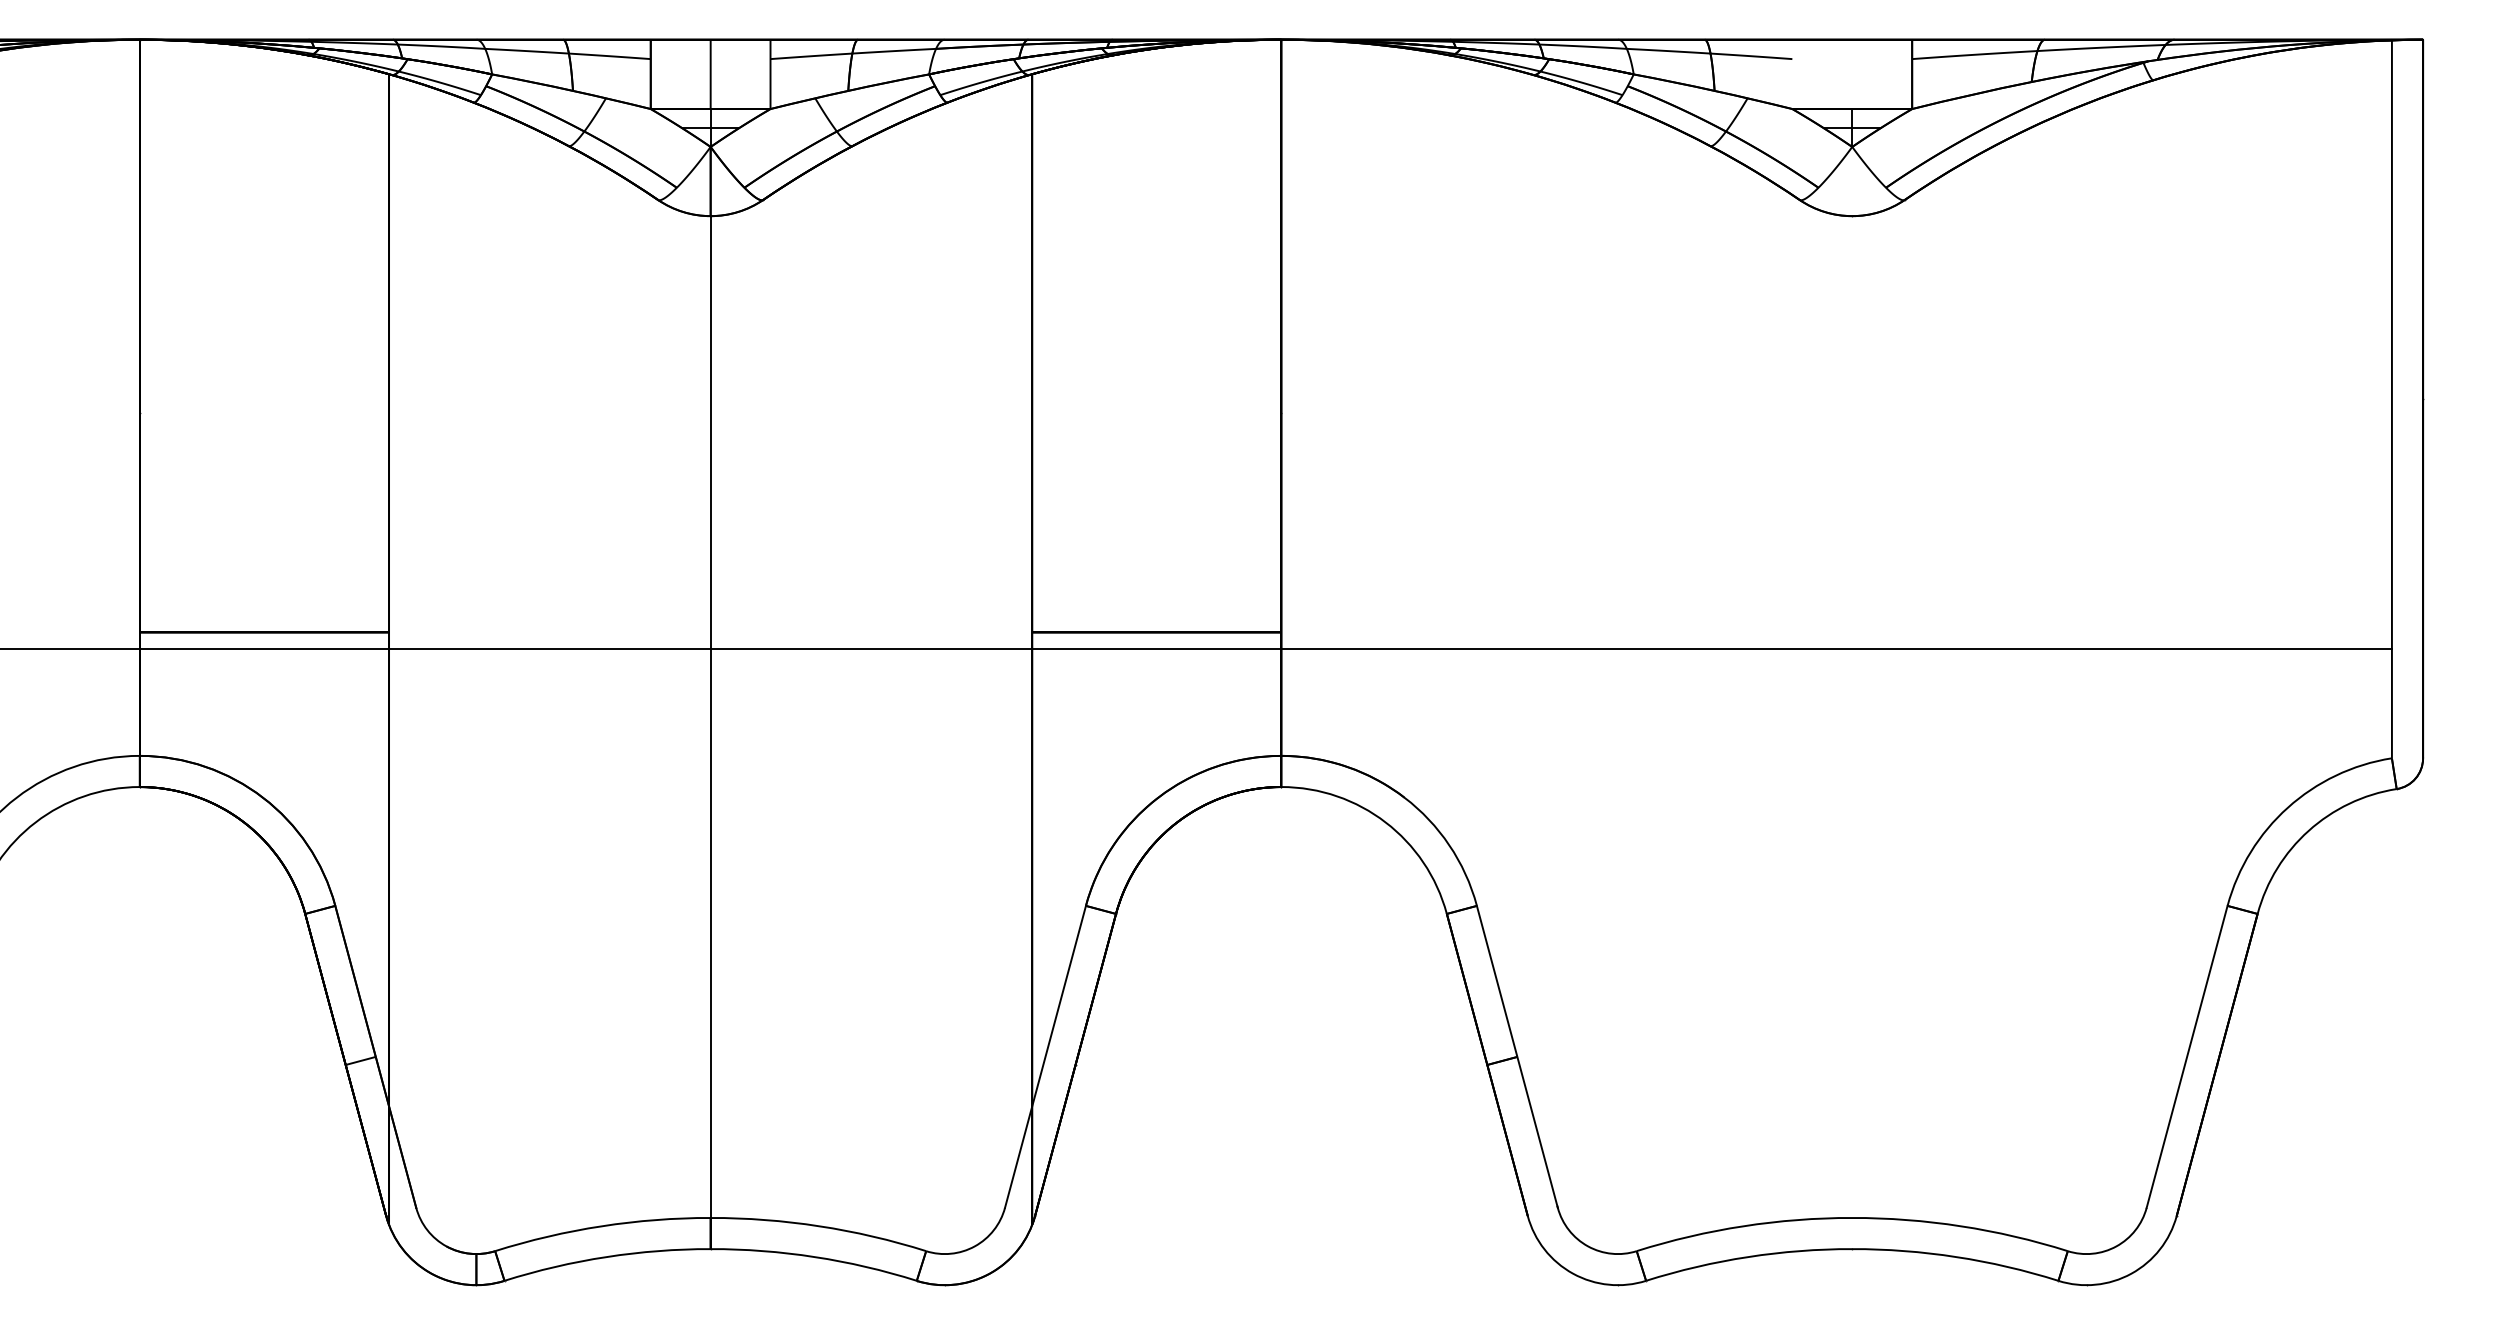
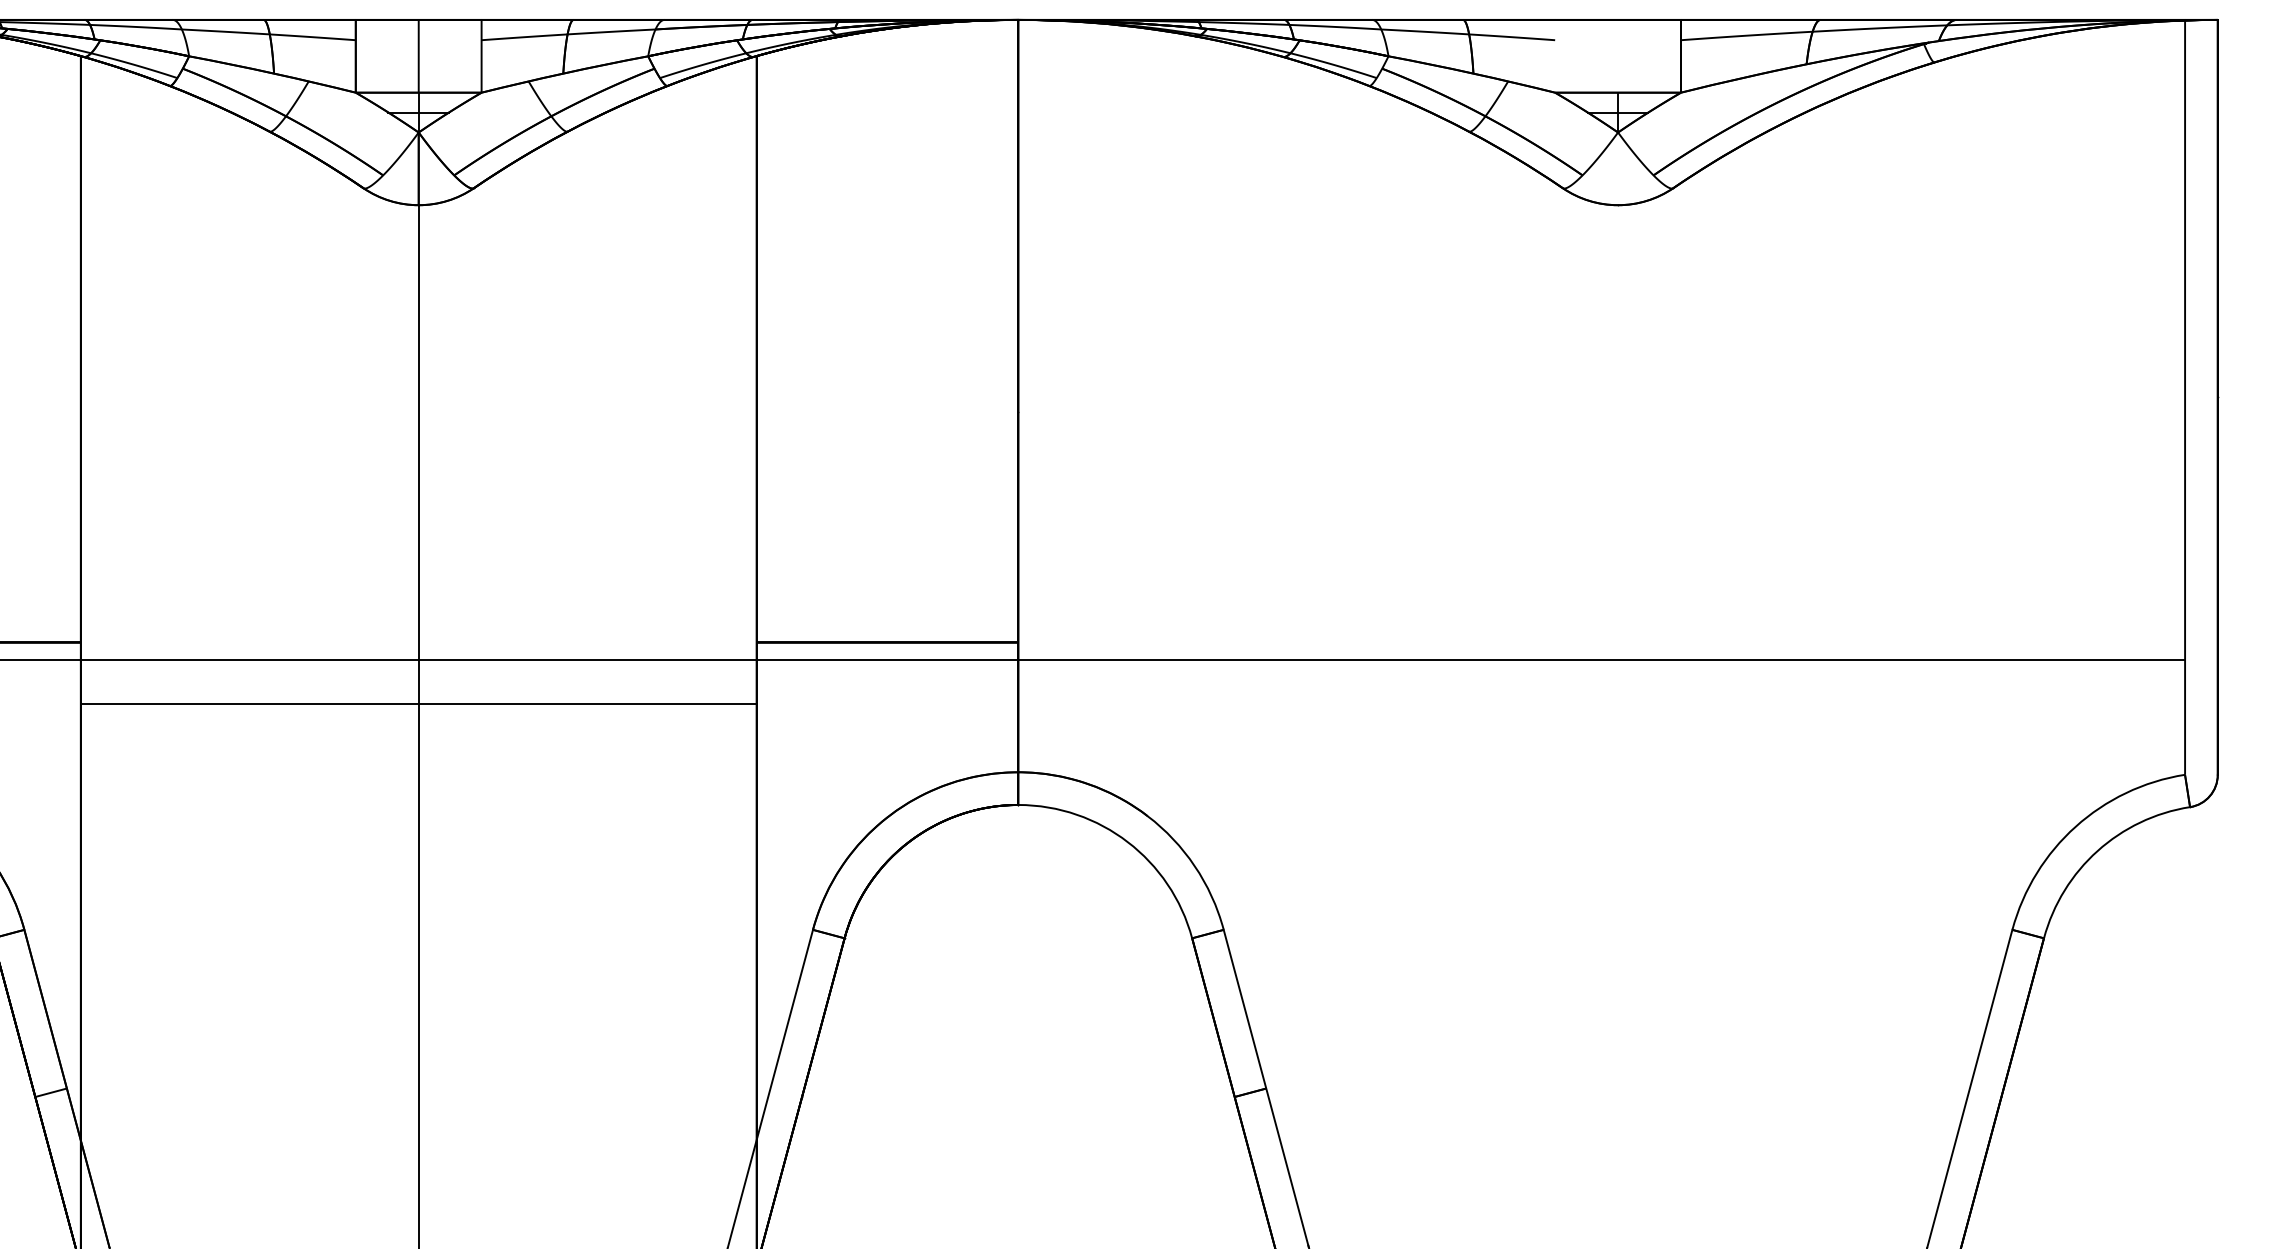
line: (710, 690) -> (418, 703), added

